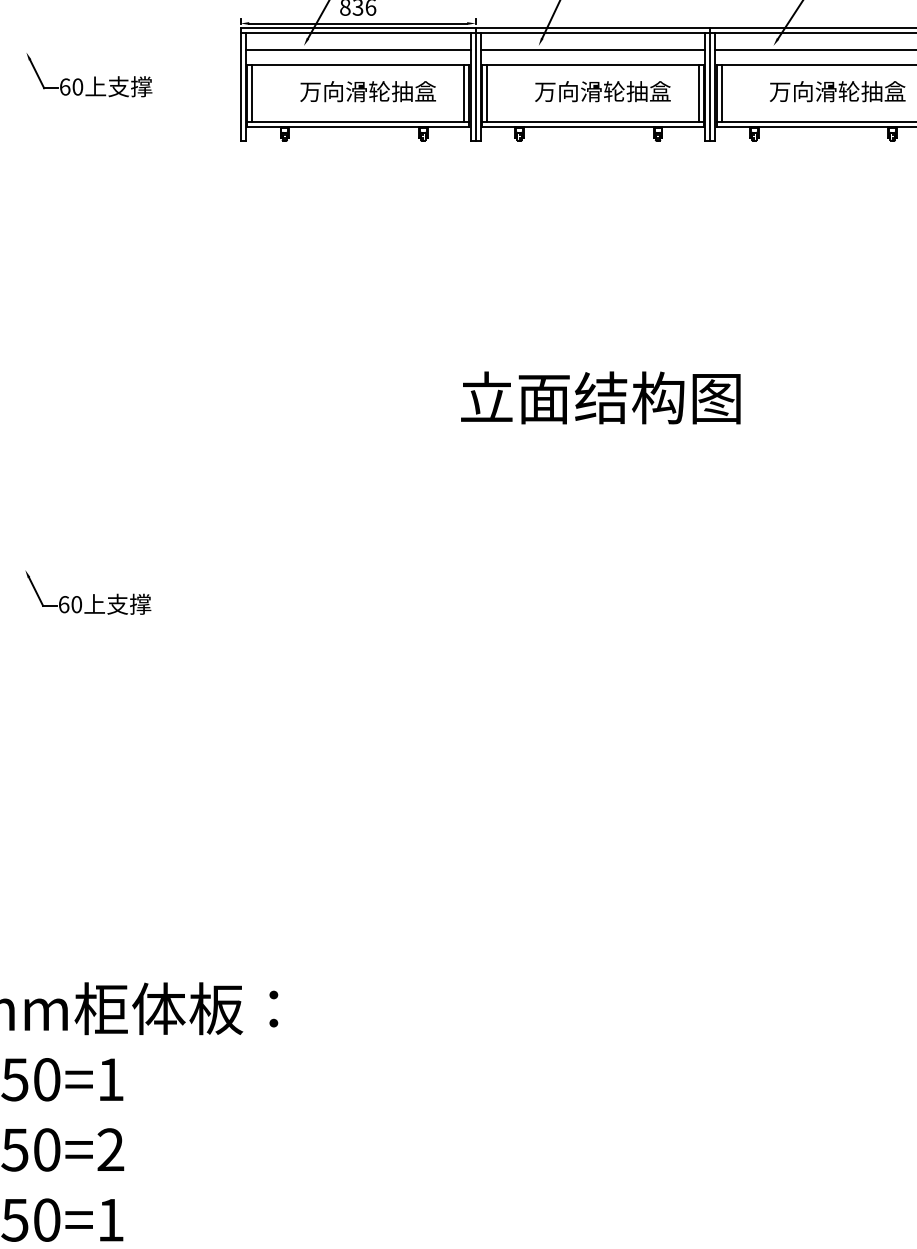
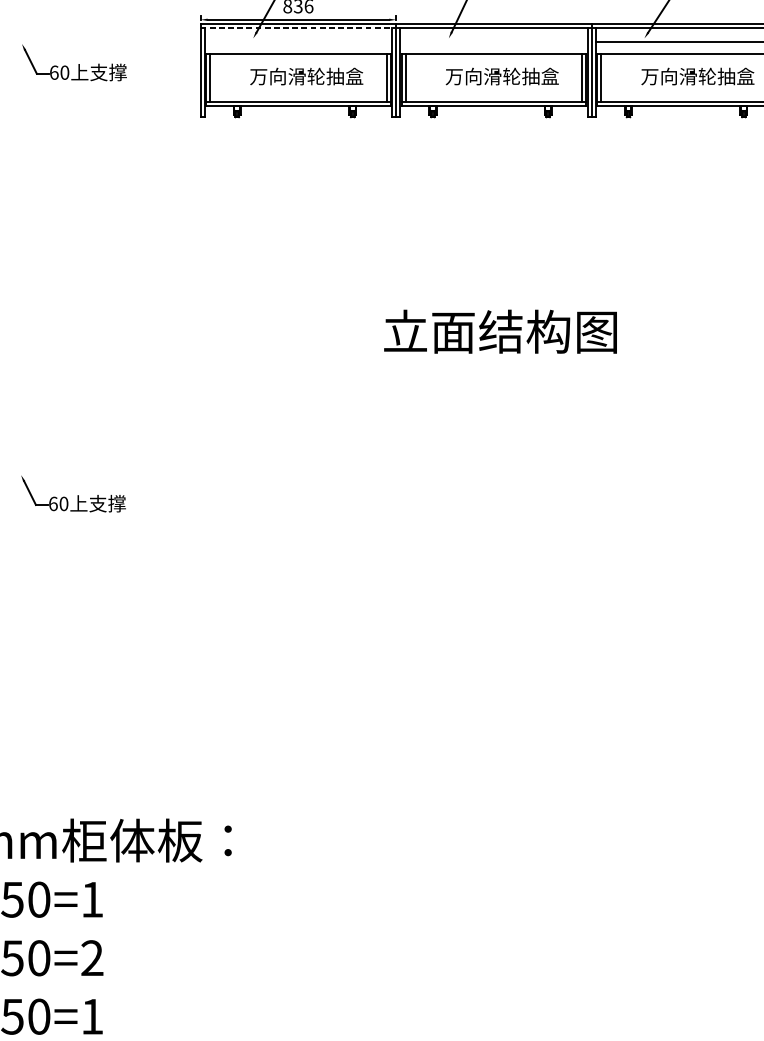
line: (358, 33) -> (298, 28), solid -> dashed
line: (357, 50) -> (297, 42), removed
line: (592, 50) -> (493, 42), removed

